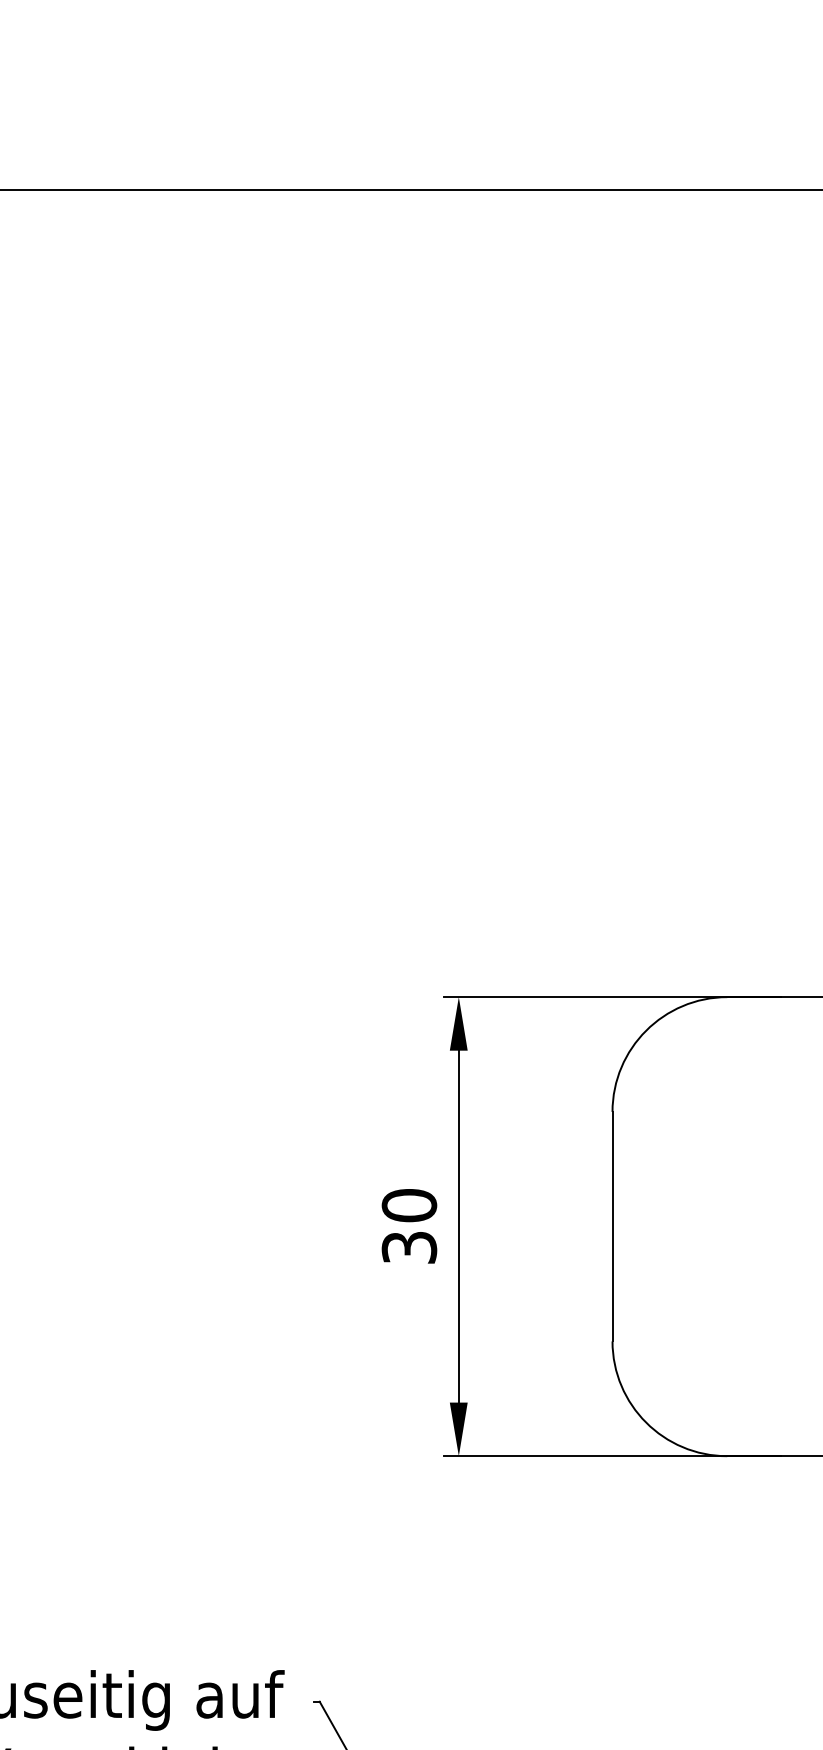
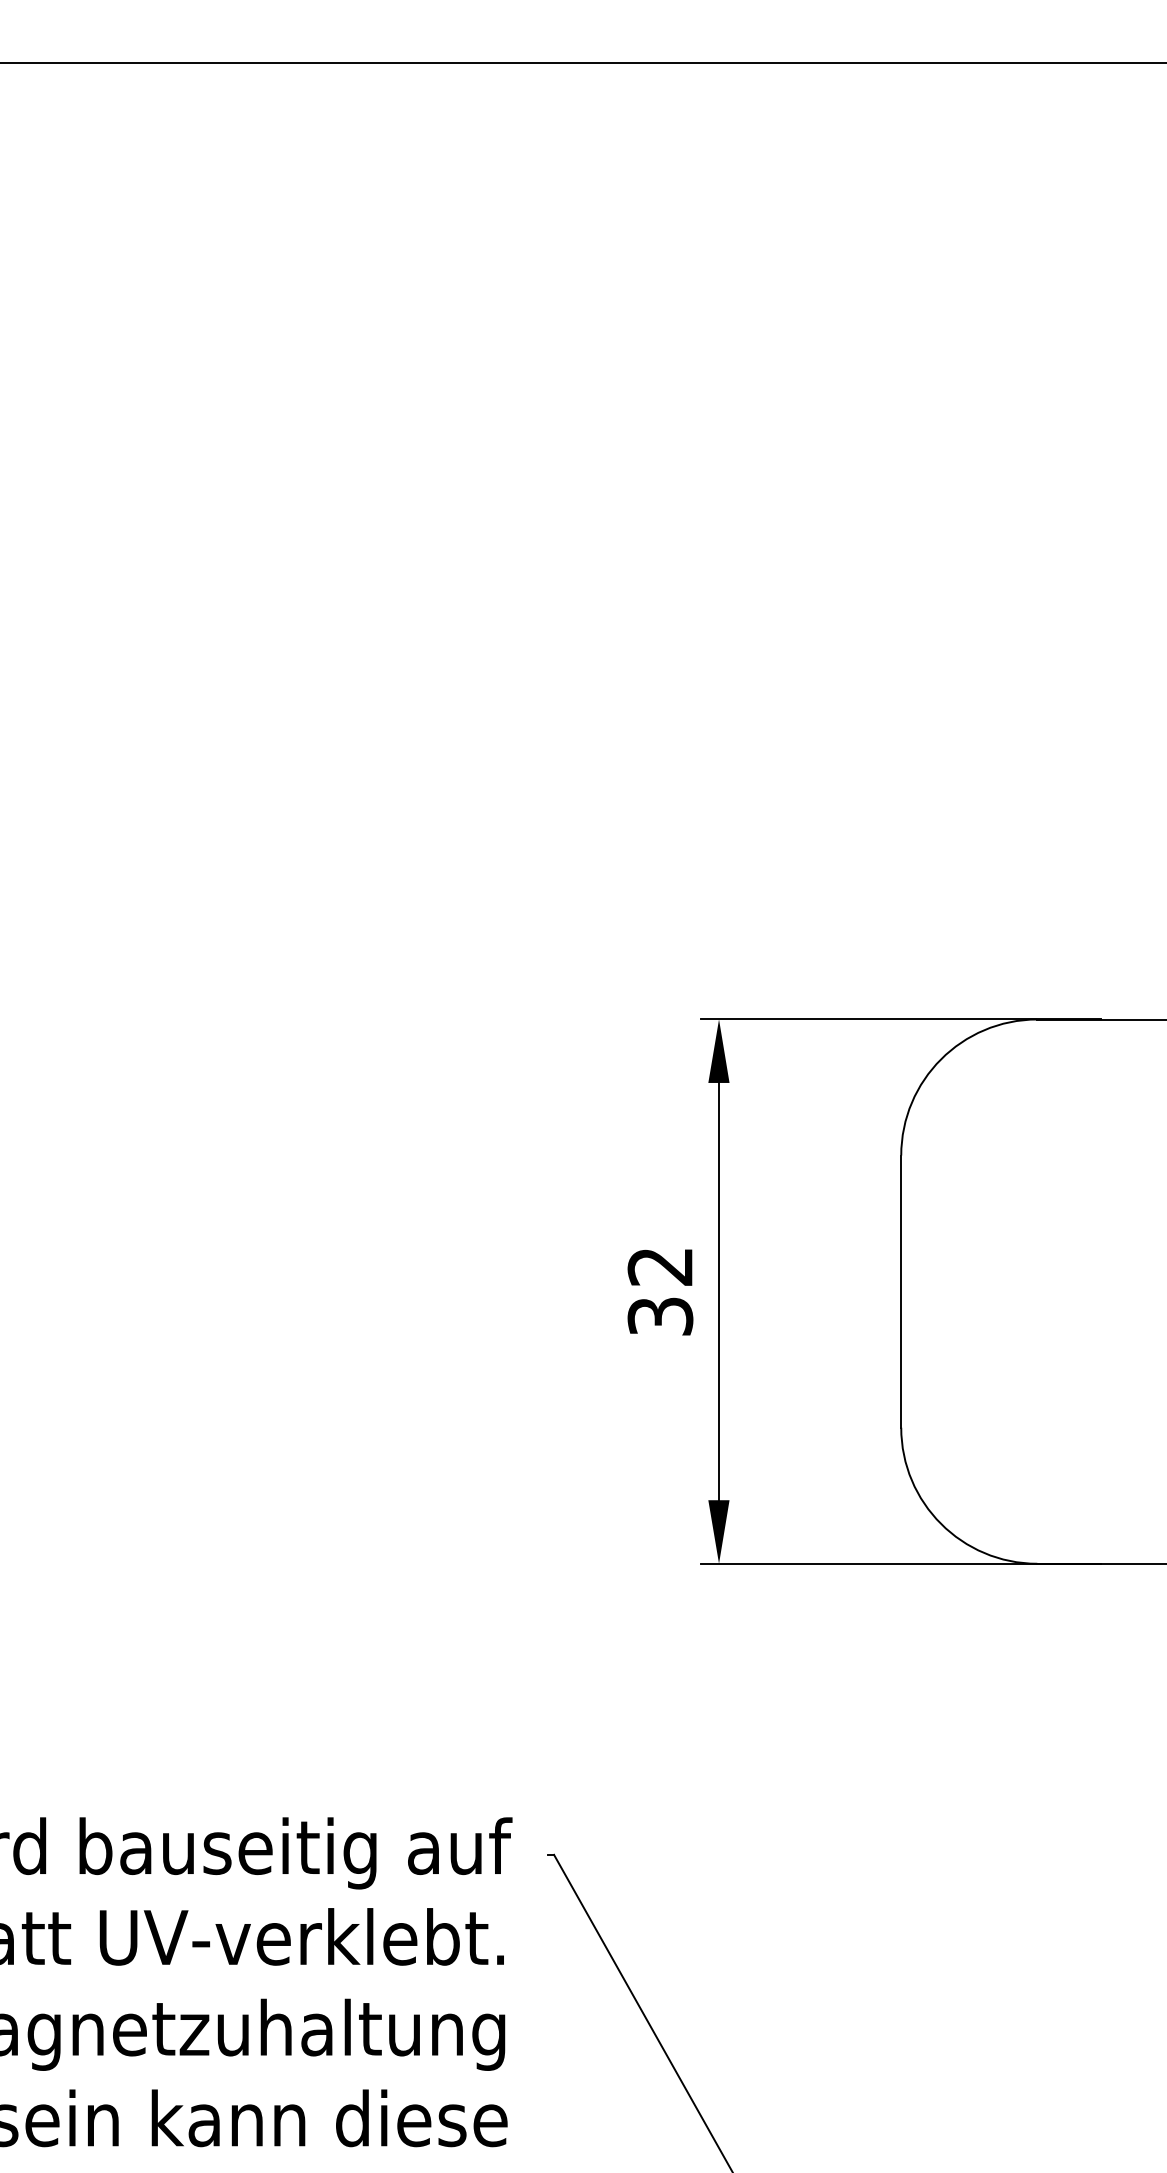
text: (409, 1205) -> (660, 1266), 30 -> 32

